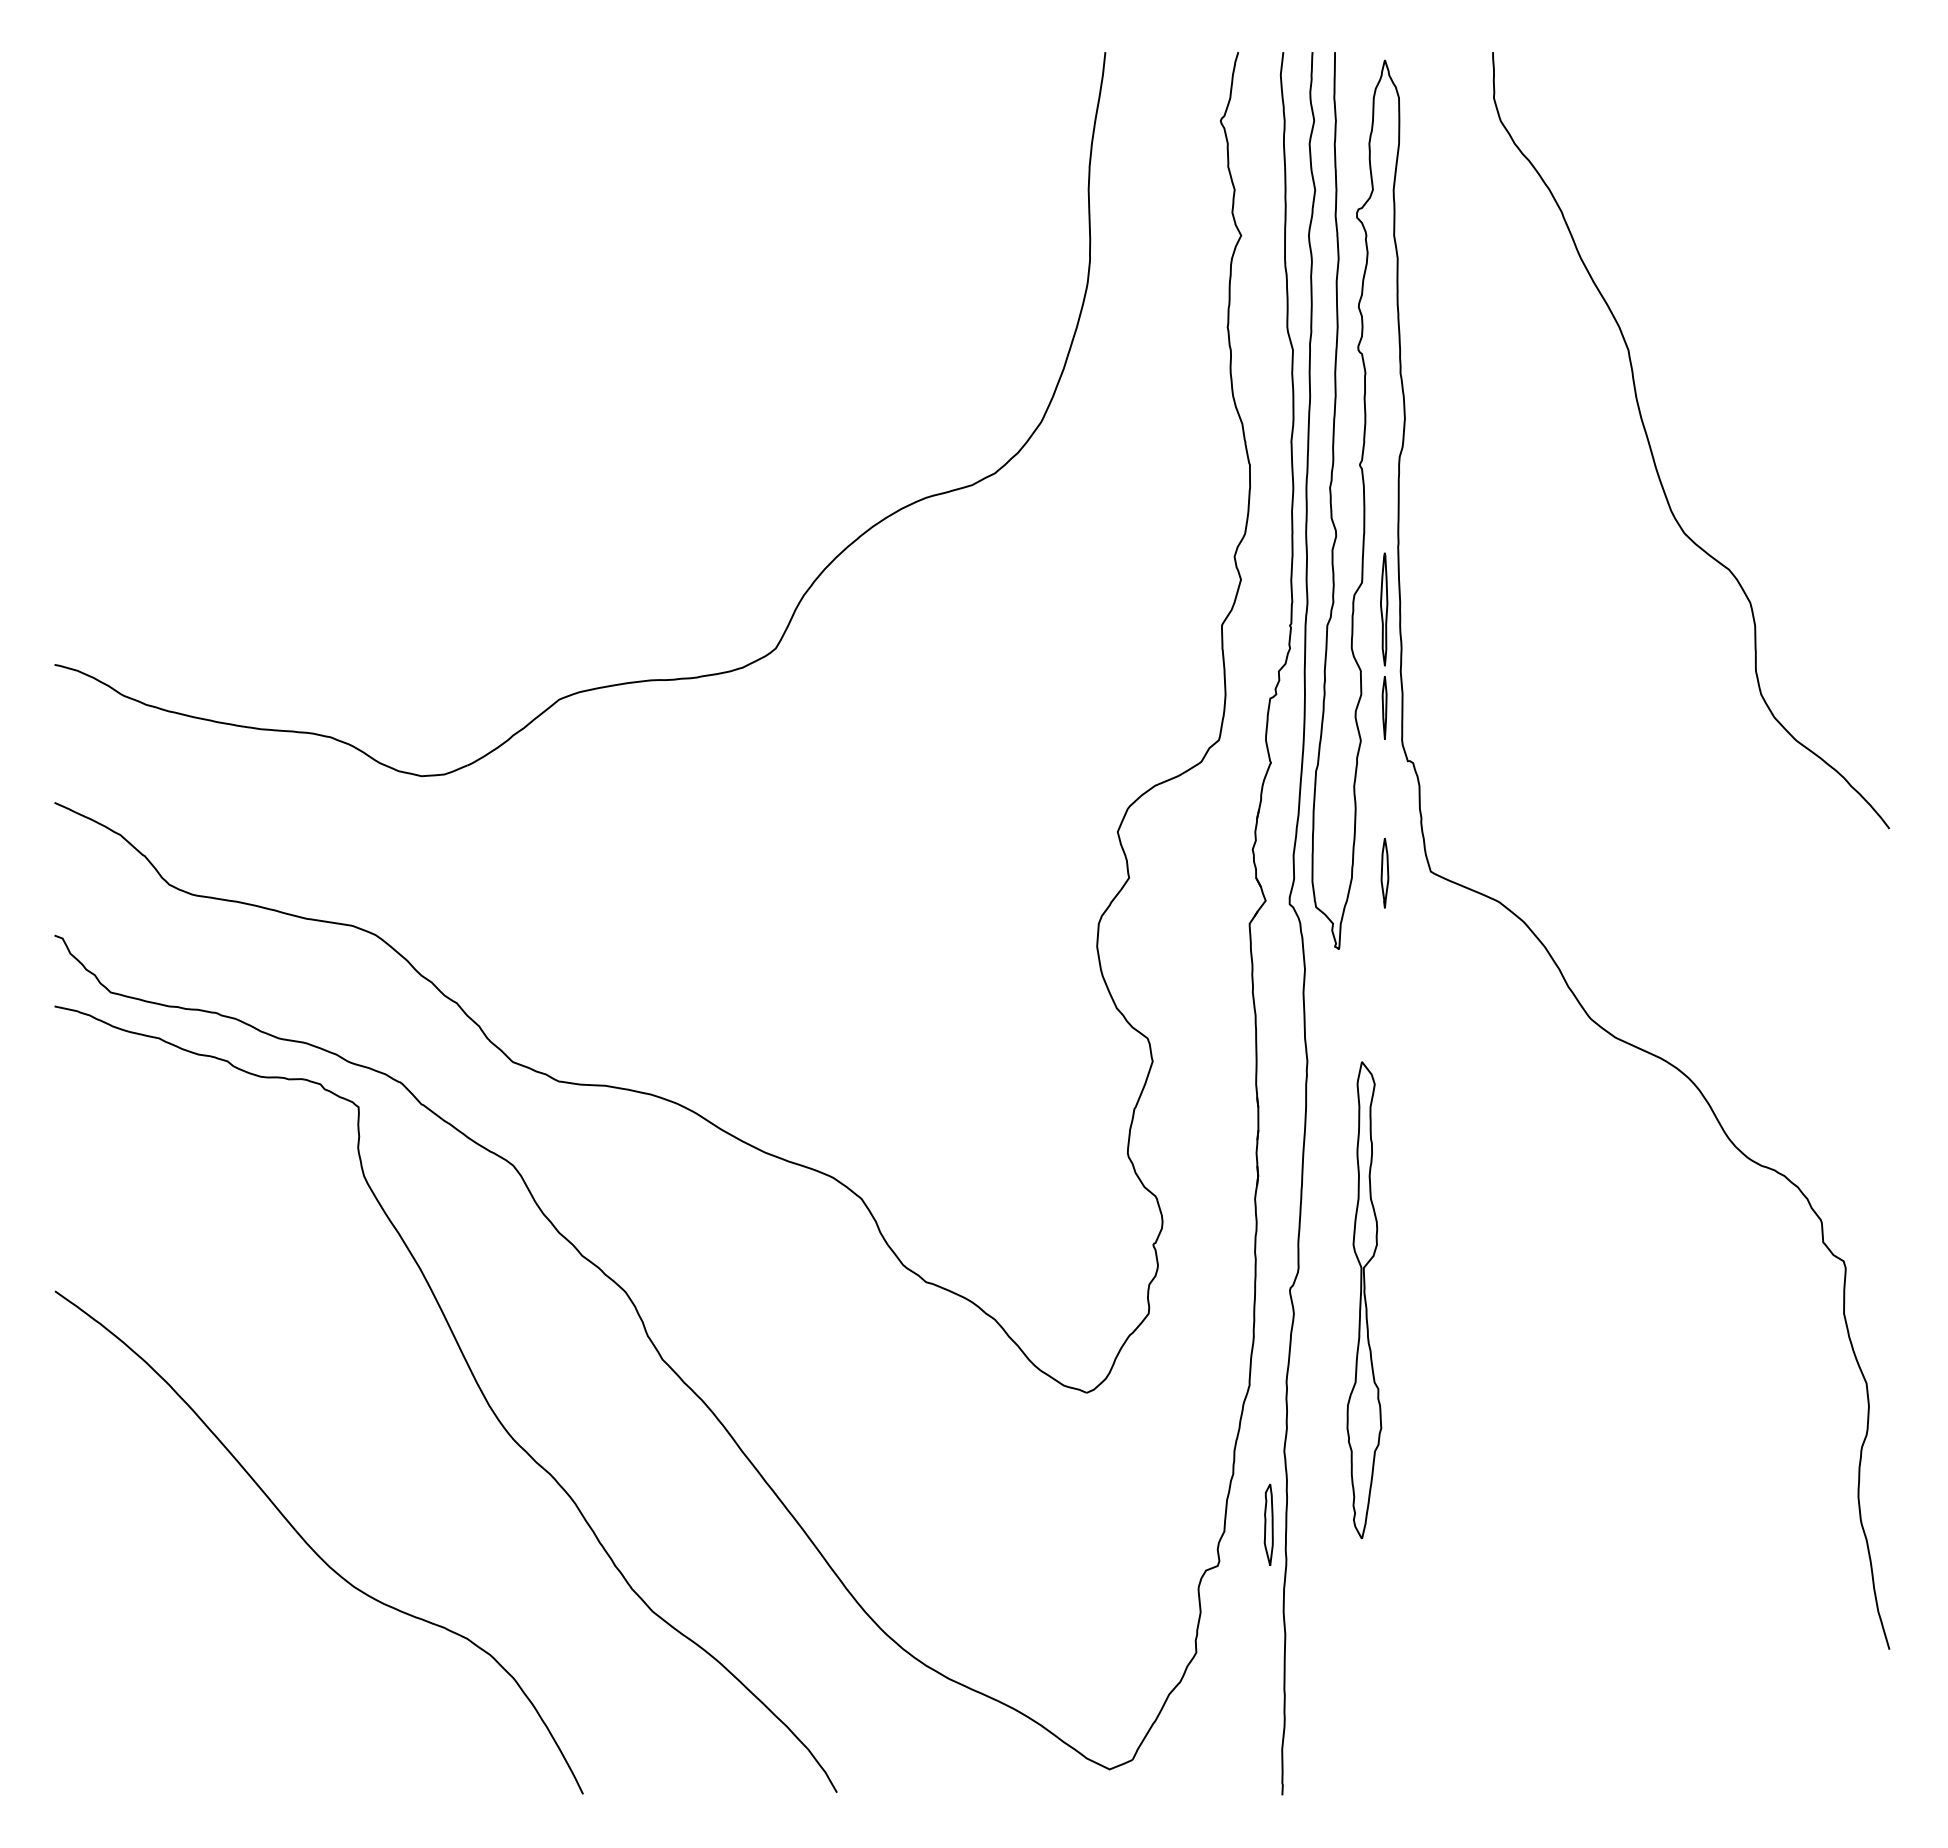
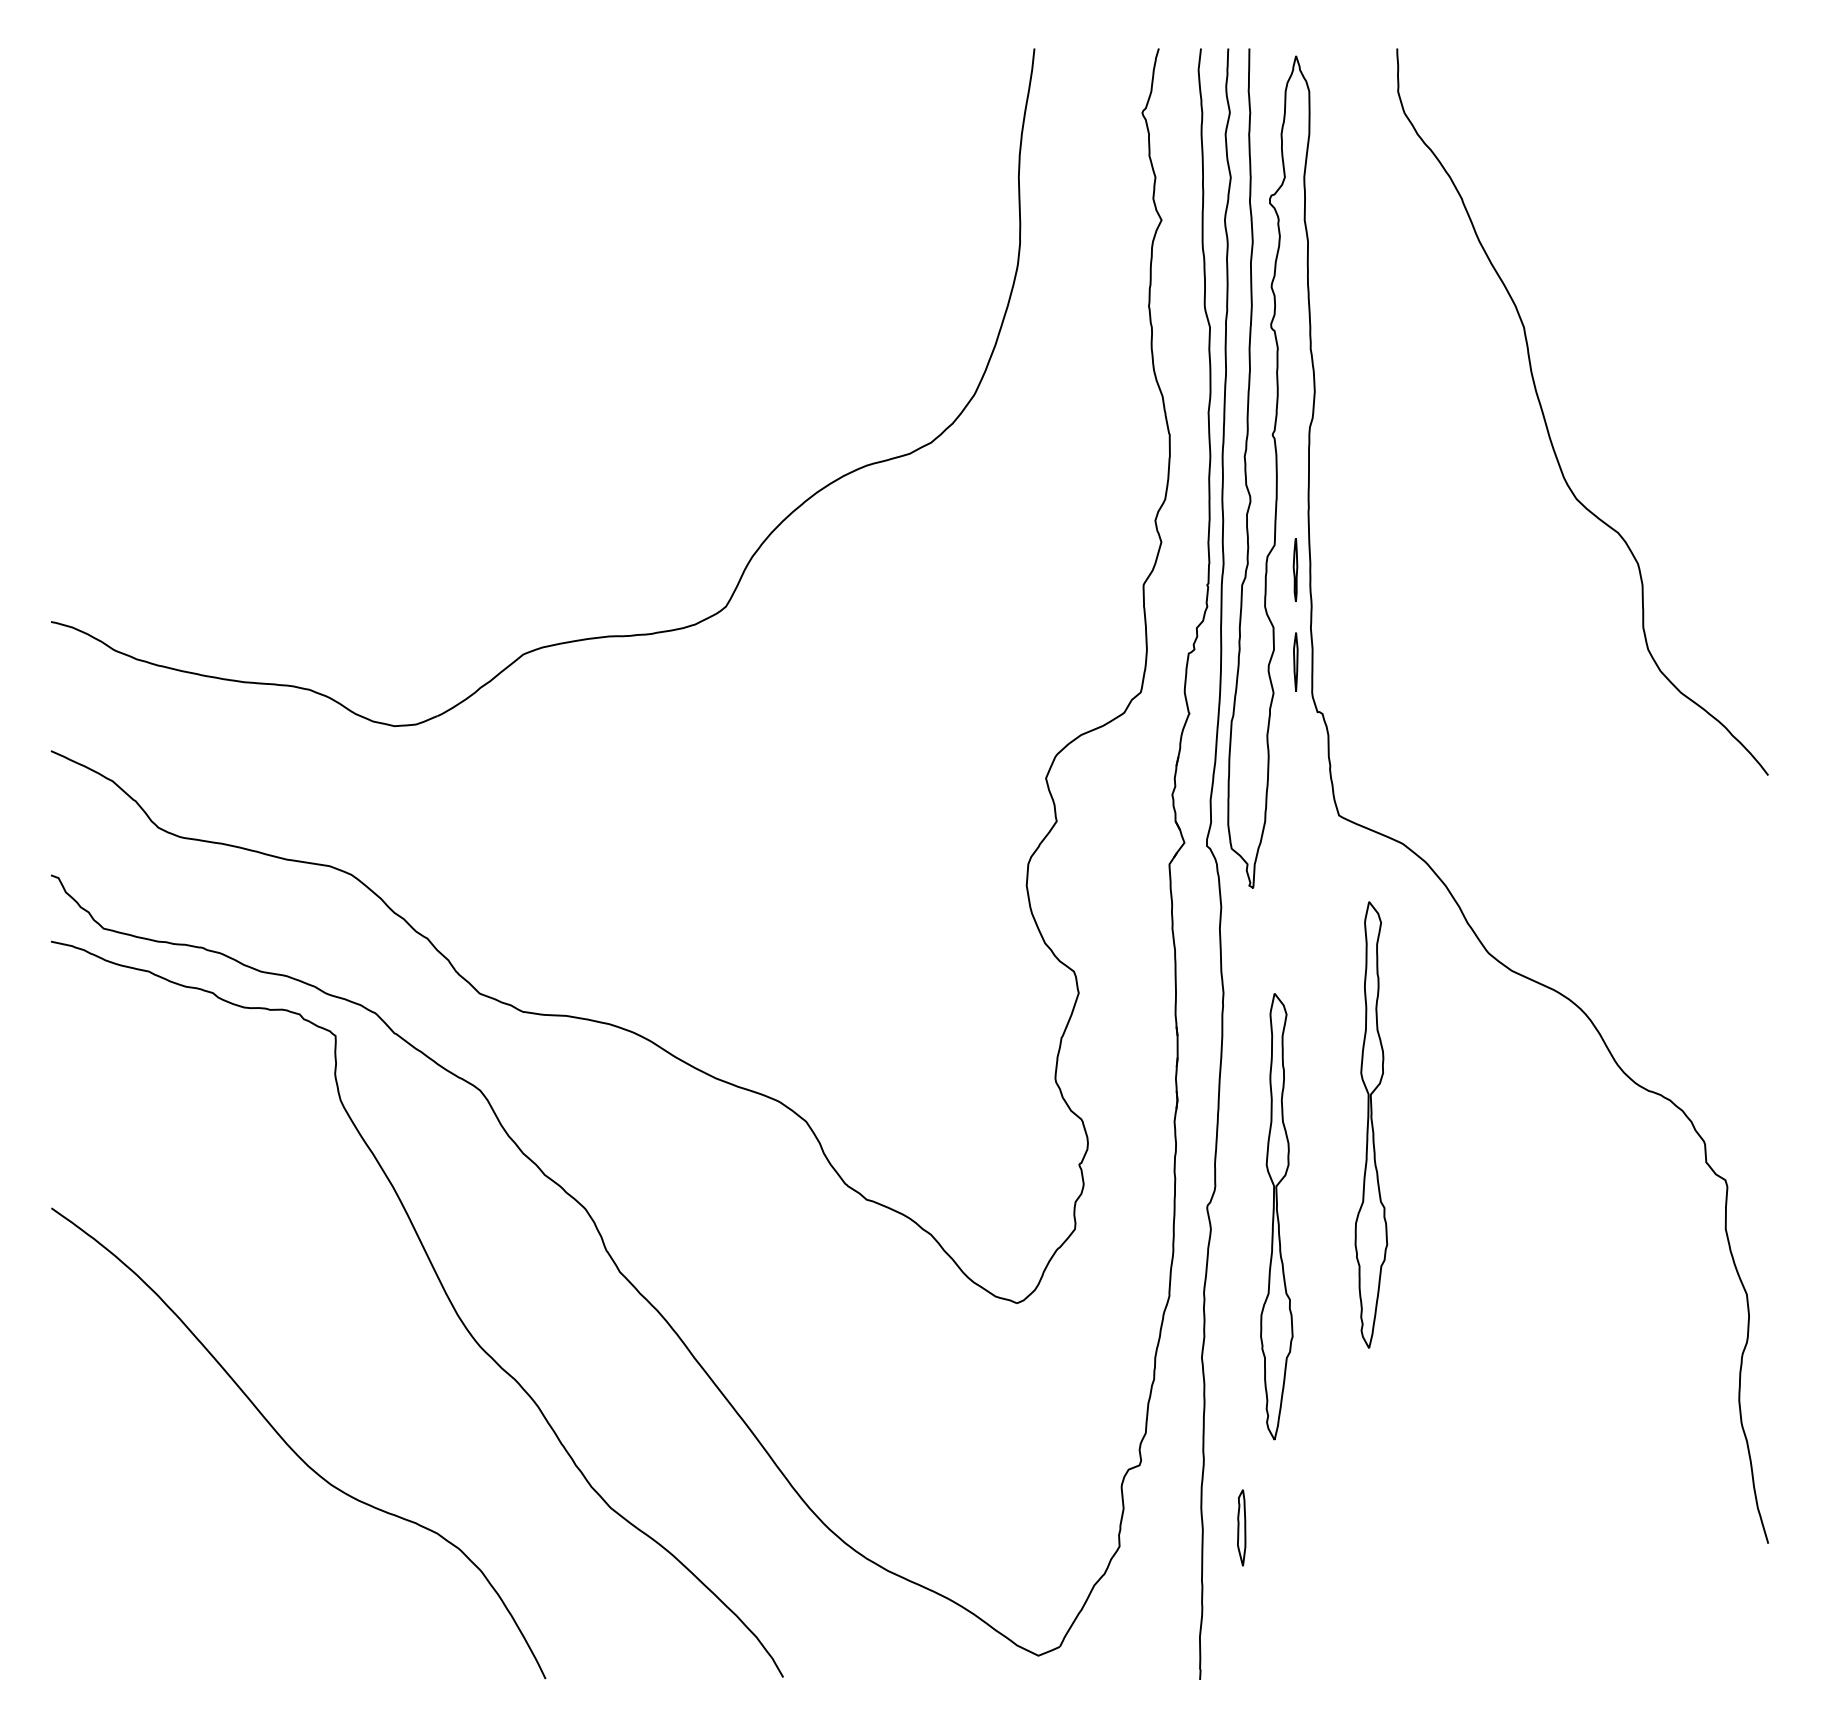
part: (1384, 609) -> (1295, 570), size x0.6
part: (1384, 873) -> (1295, 817), removed
part: (1465, 1202) -> (1371, 1125), added
part: (1268, 1524) -> (1241, 1527), moved

